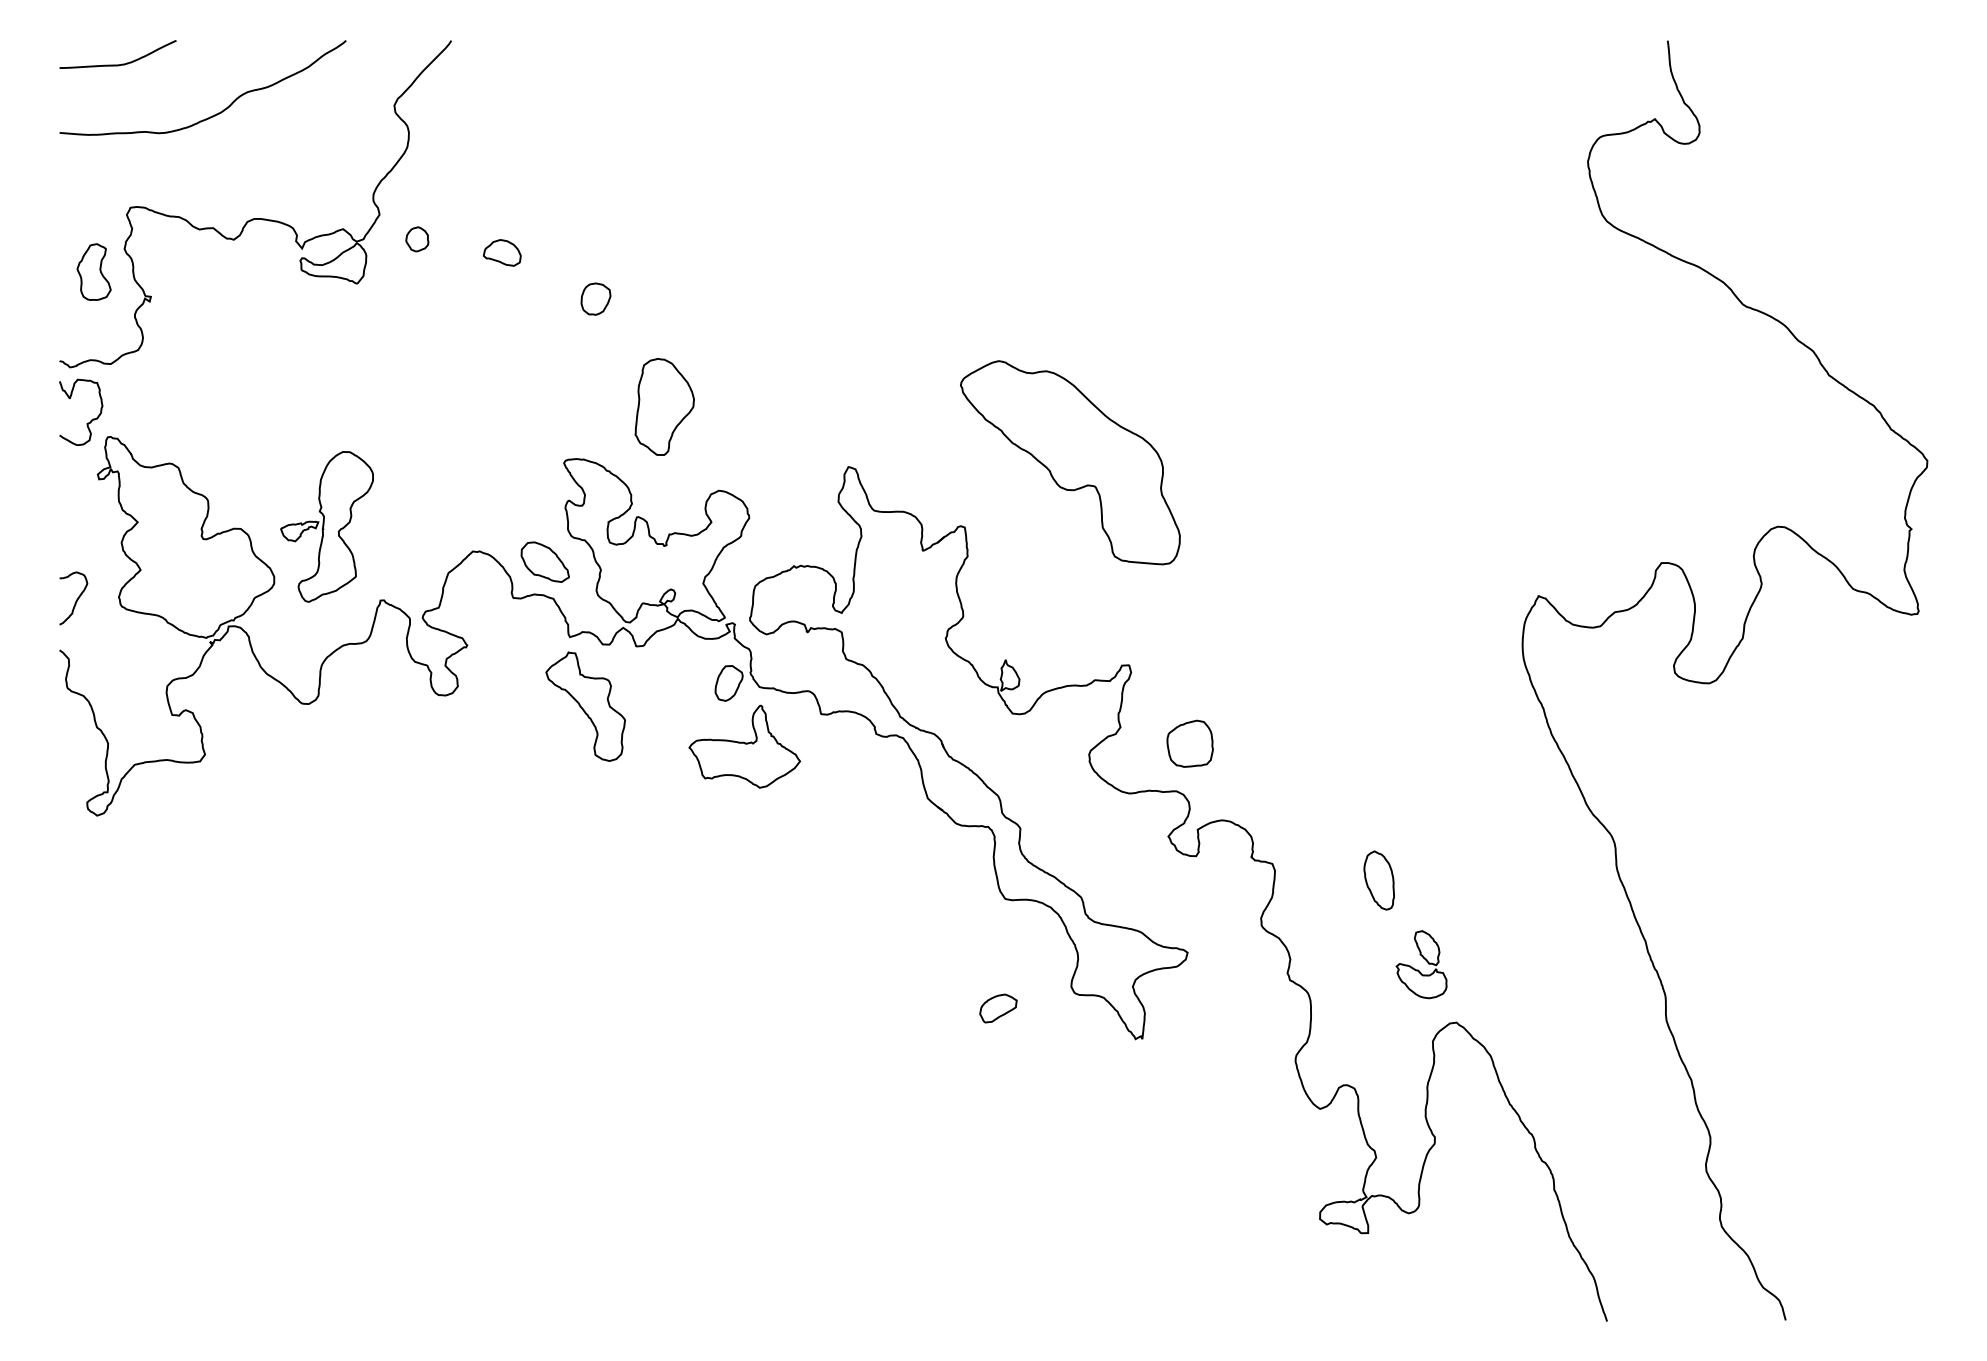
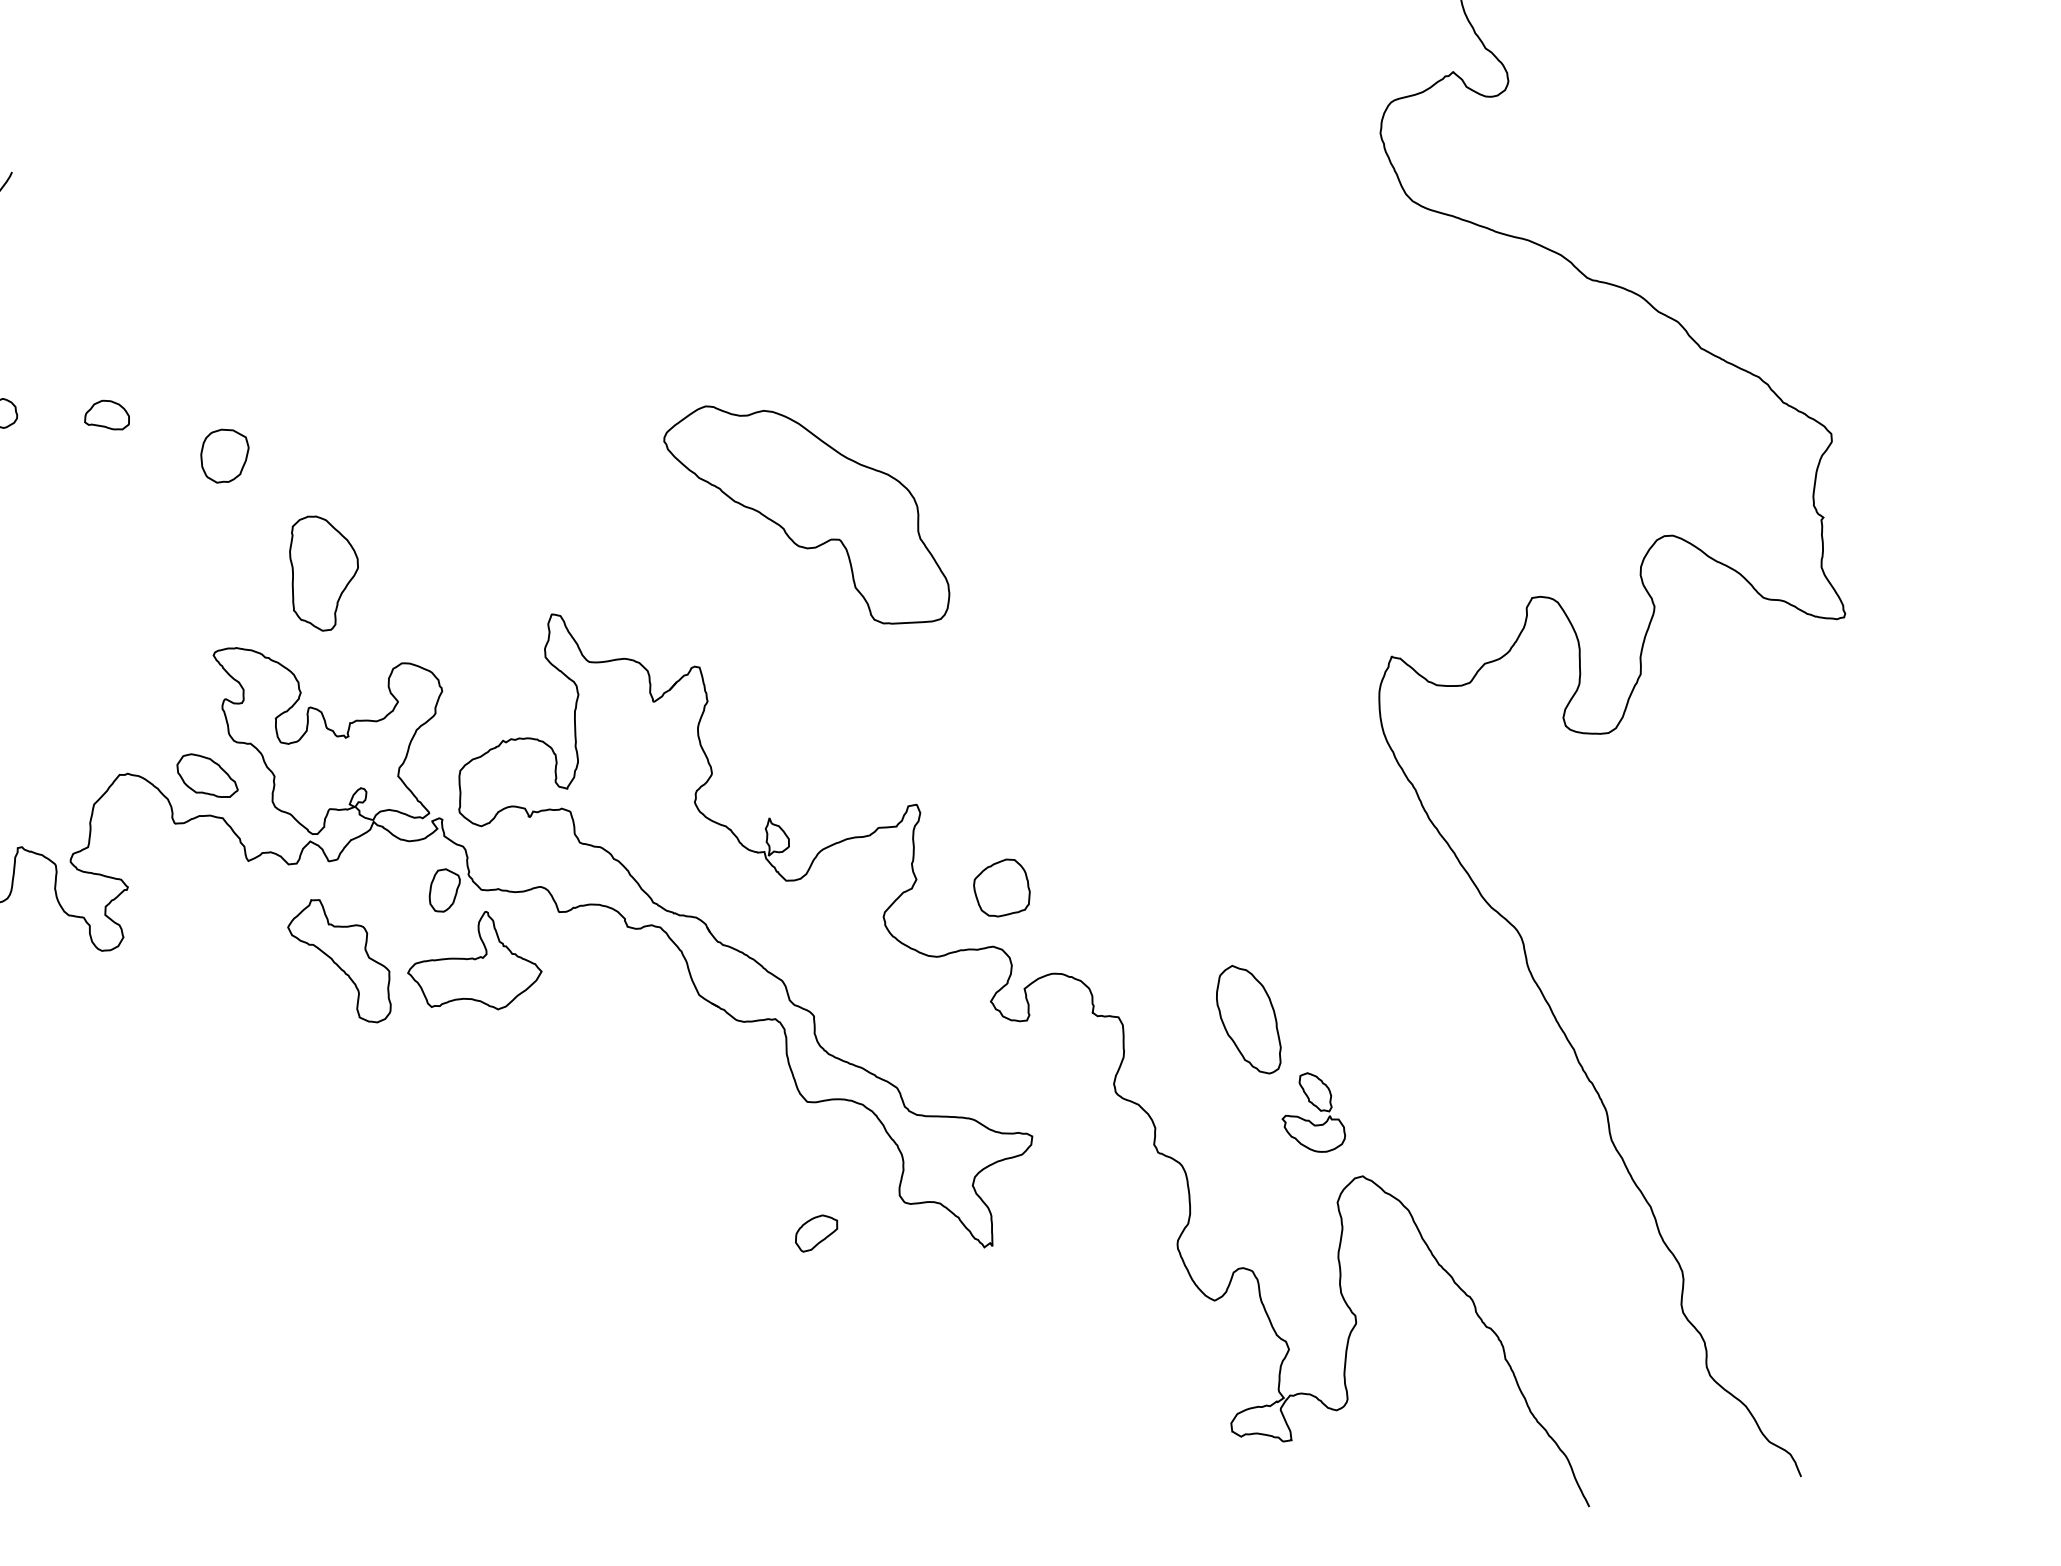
part: (595, 298) -> (224, 455), size x1.4
part: (1070, 462) -> (806, 515), moved
part: (585, 706) -> (340, 961), moved
part: (1378, 880) -> (1247, 1020), size x1.6

